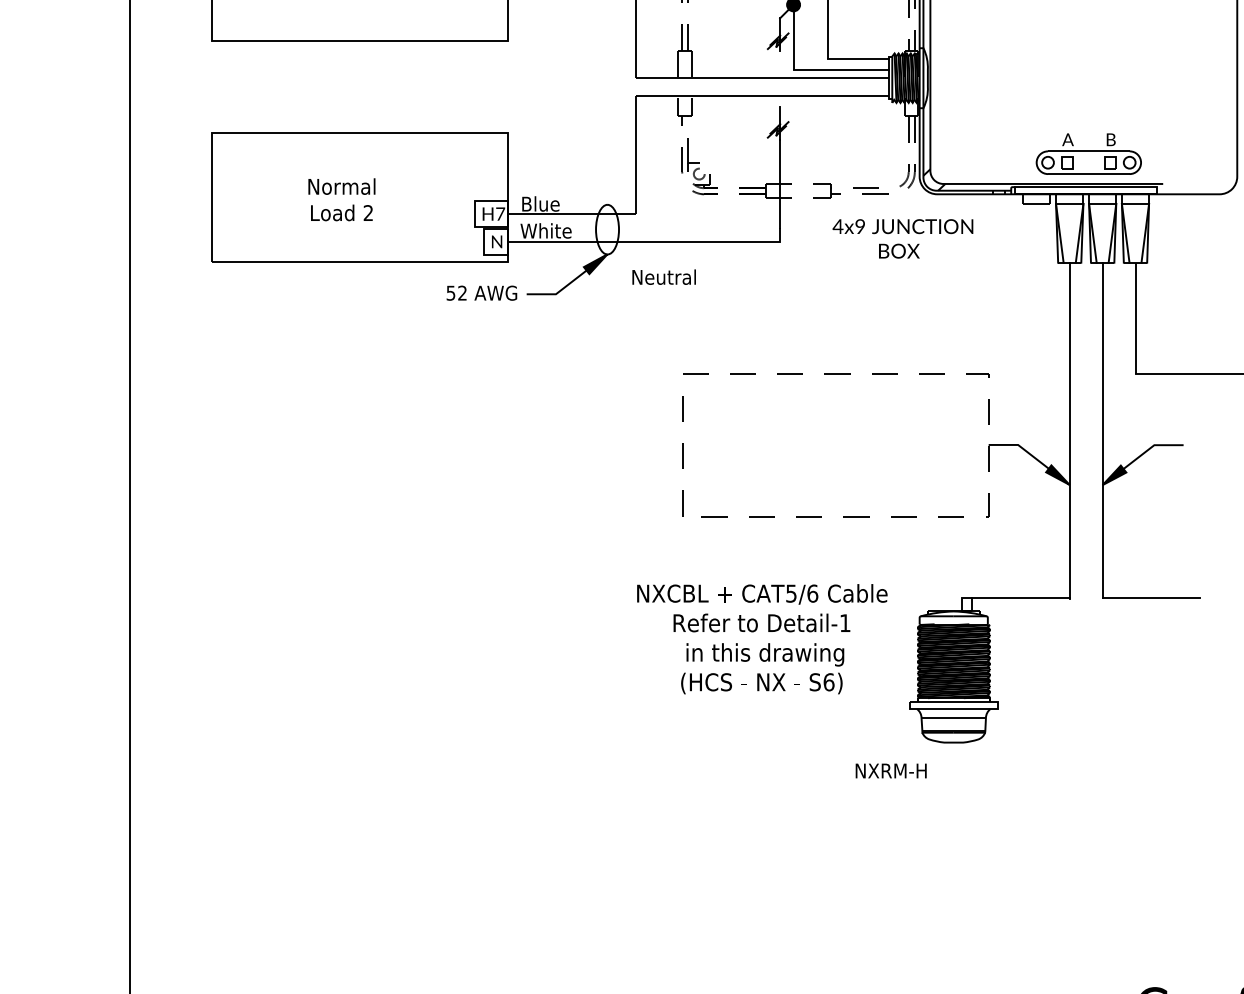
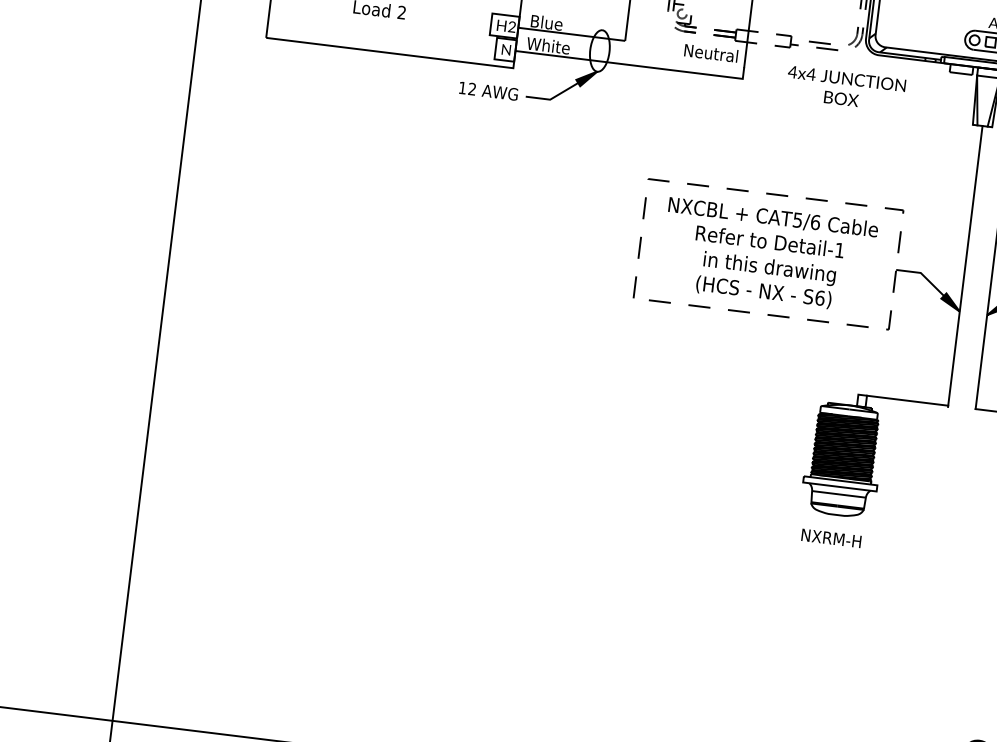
text: (500, 213) -> (512, 26), H7 -> H2
text: (859, 226) -> (810, 74), 4x9 -> 4x4
text: (663, 276) -> (710, 52), moved
text: (450, 292) -> (462, 87), 52 -> 12
text: (762, 639) -> (768, 255), moved
text: (890, 770) -> (830, 537), moved

